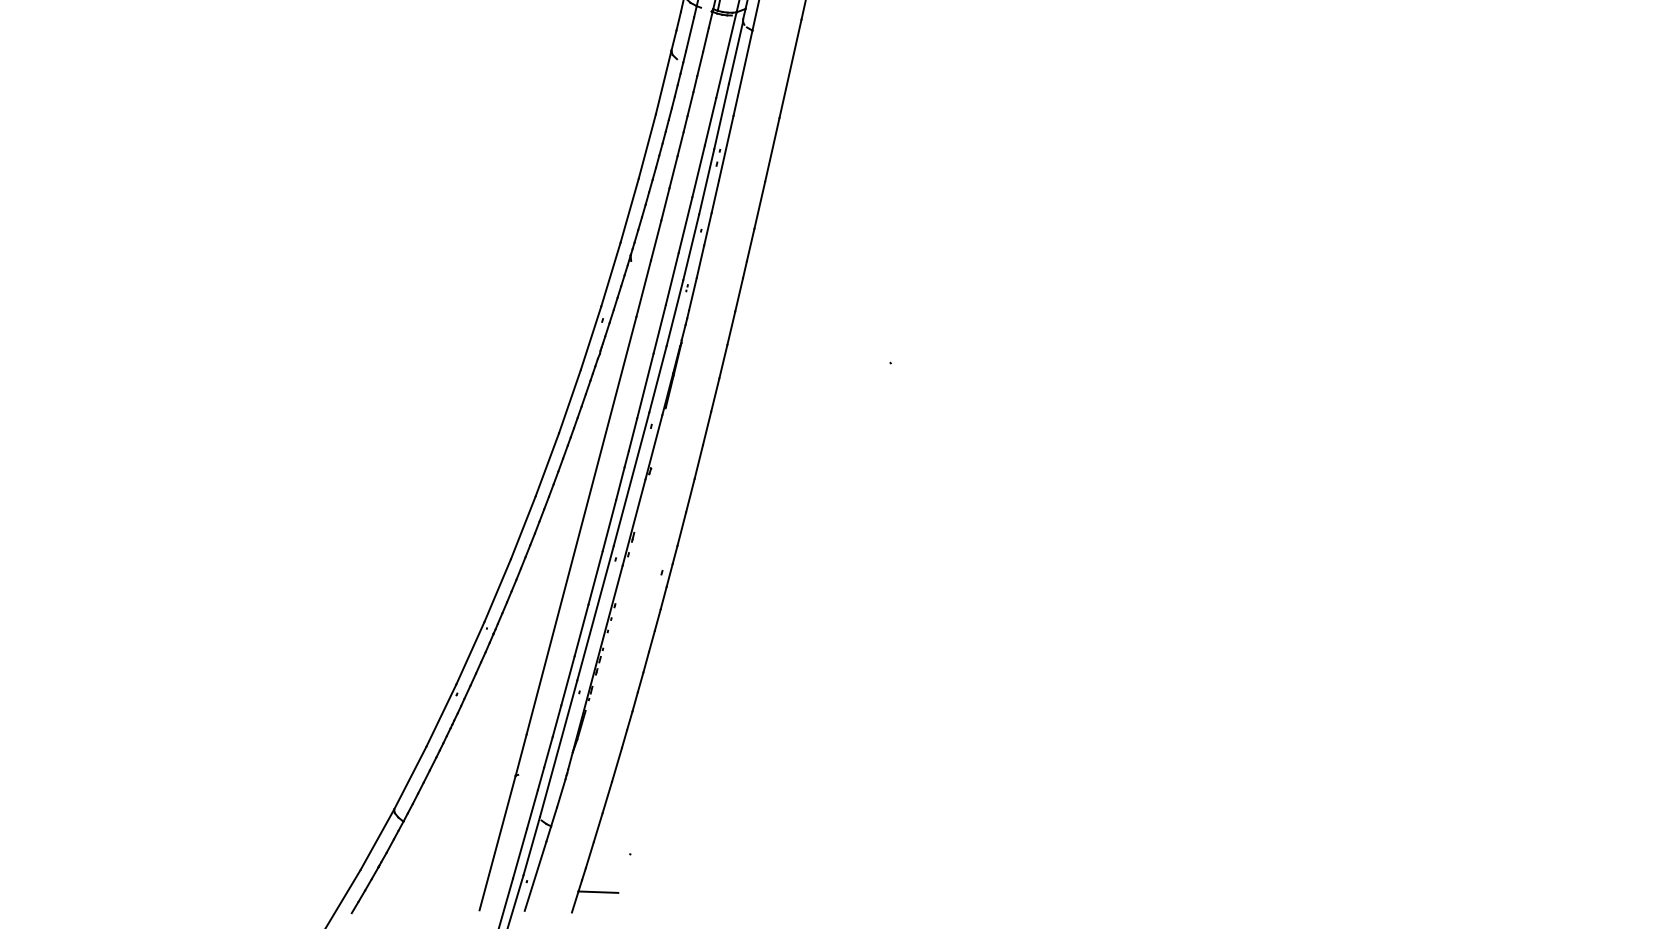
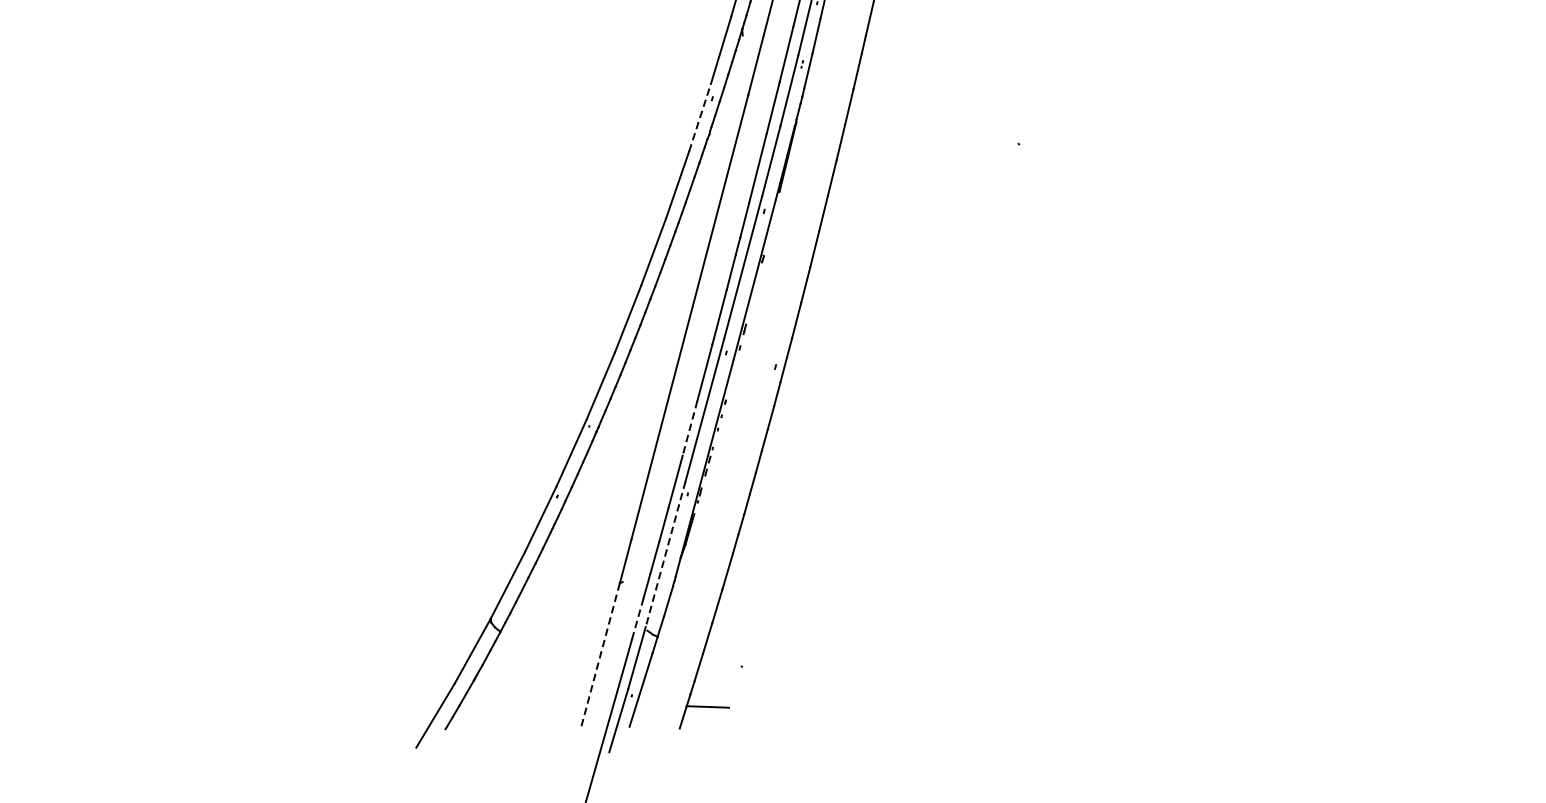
line: (591, 337) -> (700, 116), solid -> dashed
line: (581, 630) -> (689, 428), solid -> dashed
line: (558, 748) -> (665, 554), solid -> dashed
line: (532, 809) -> (637, 618), solid -> dashed
line: (497, 842) -> (600, 654), solid -> dashed

